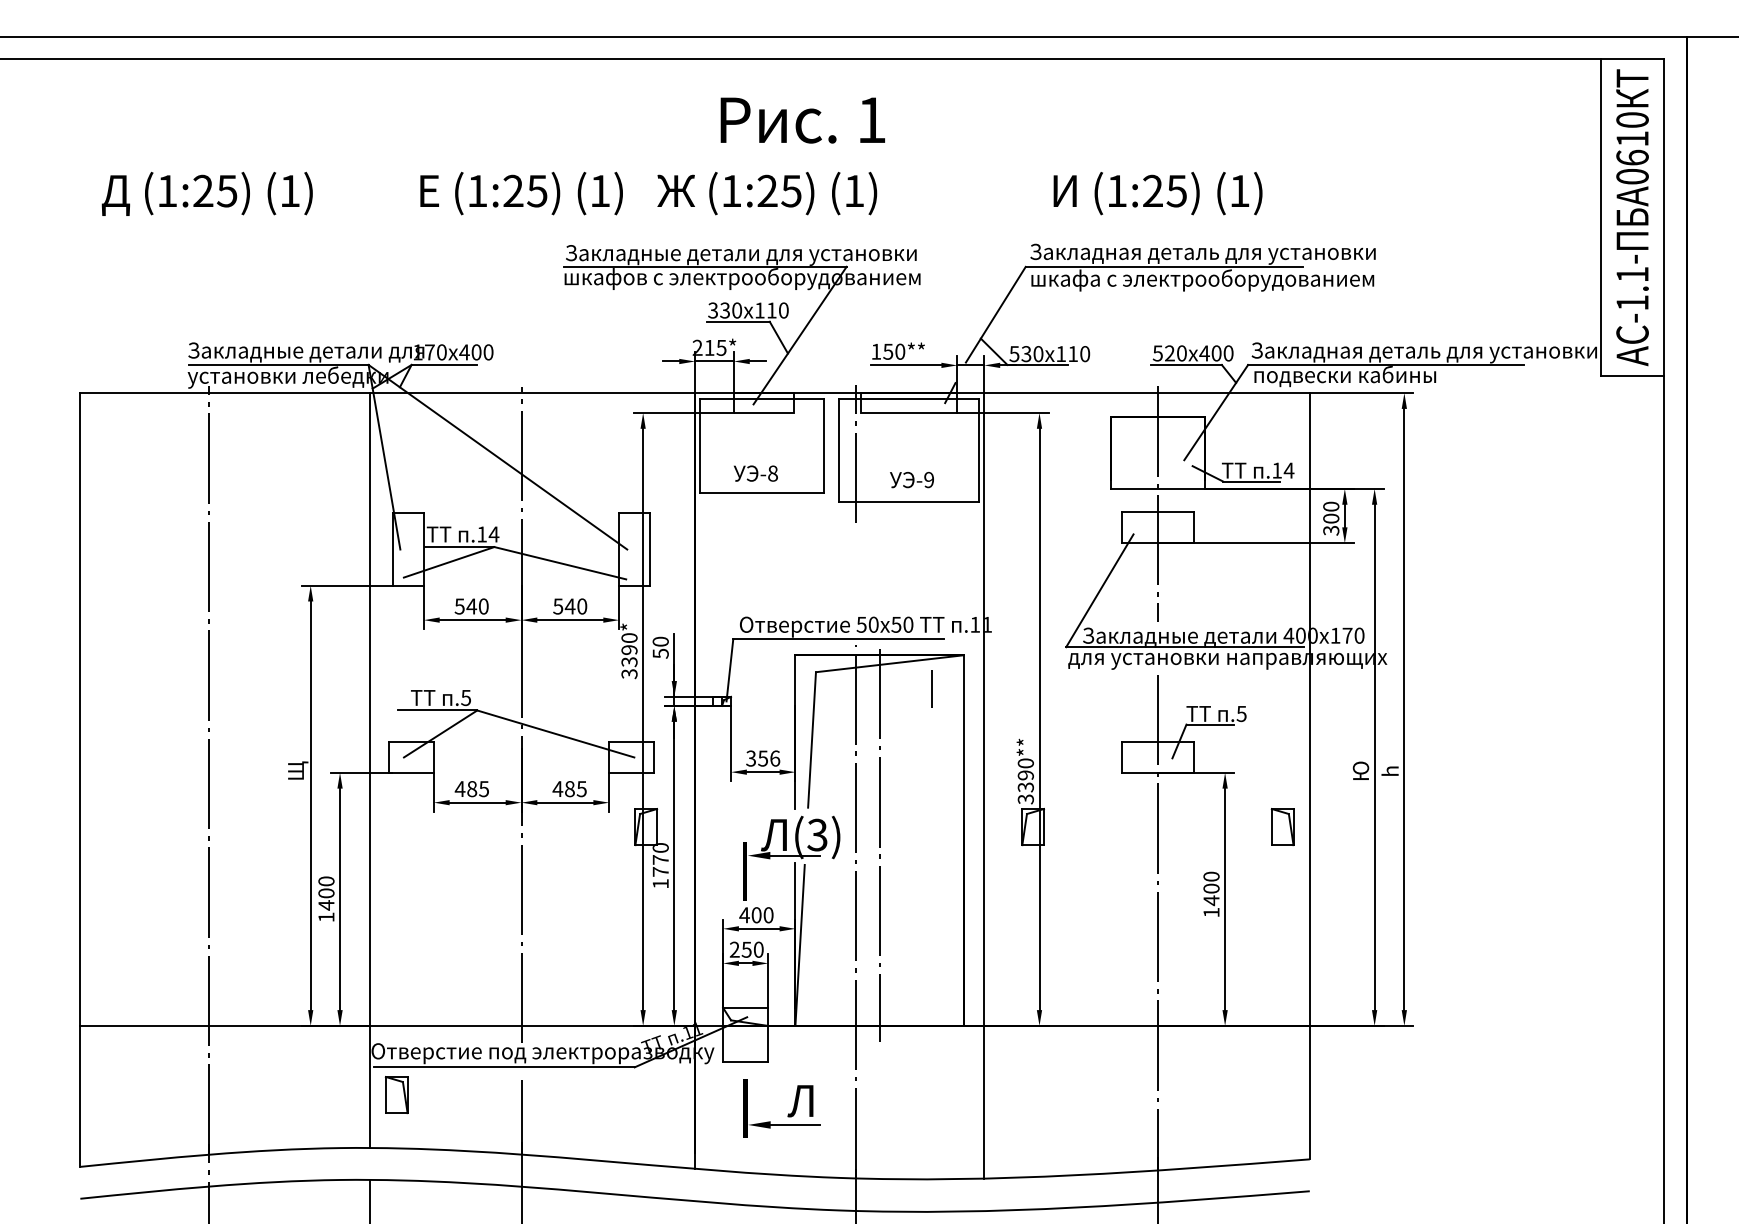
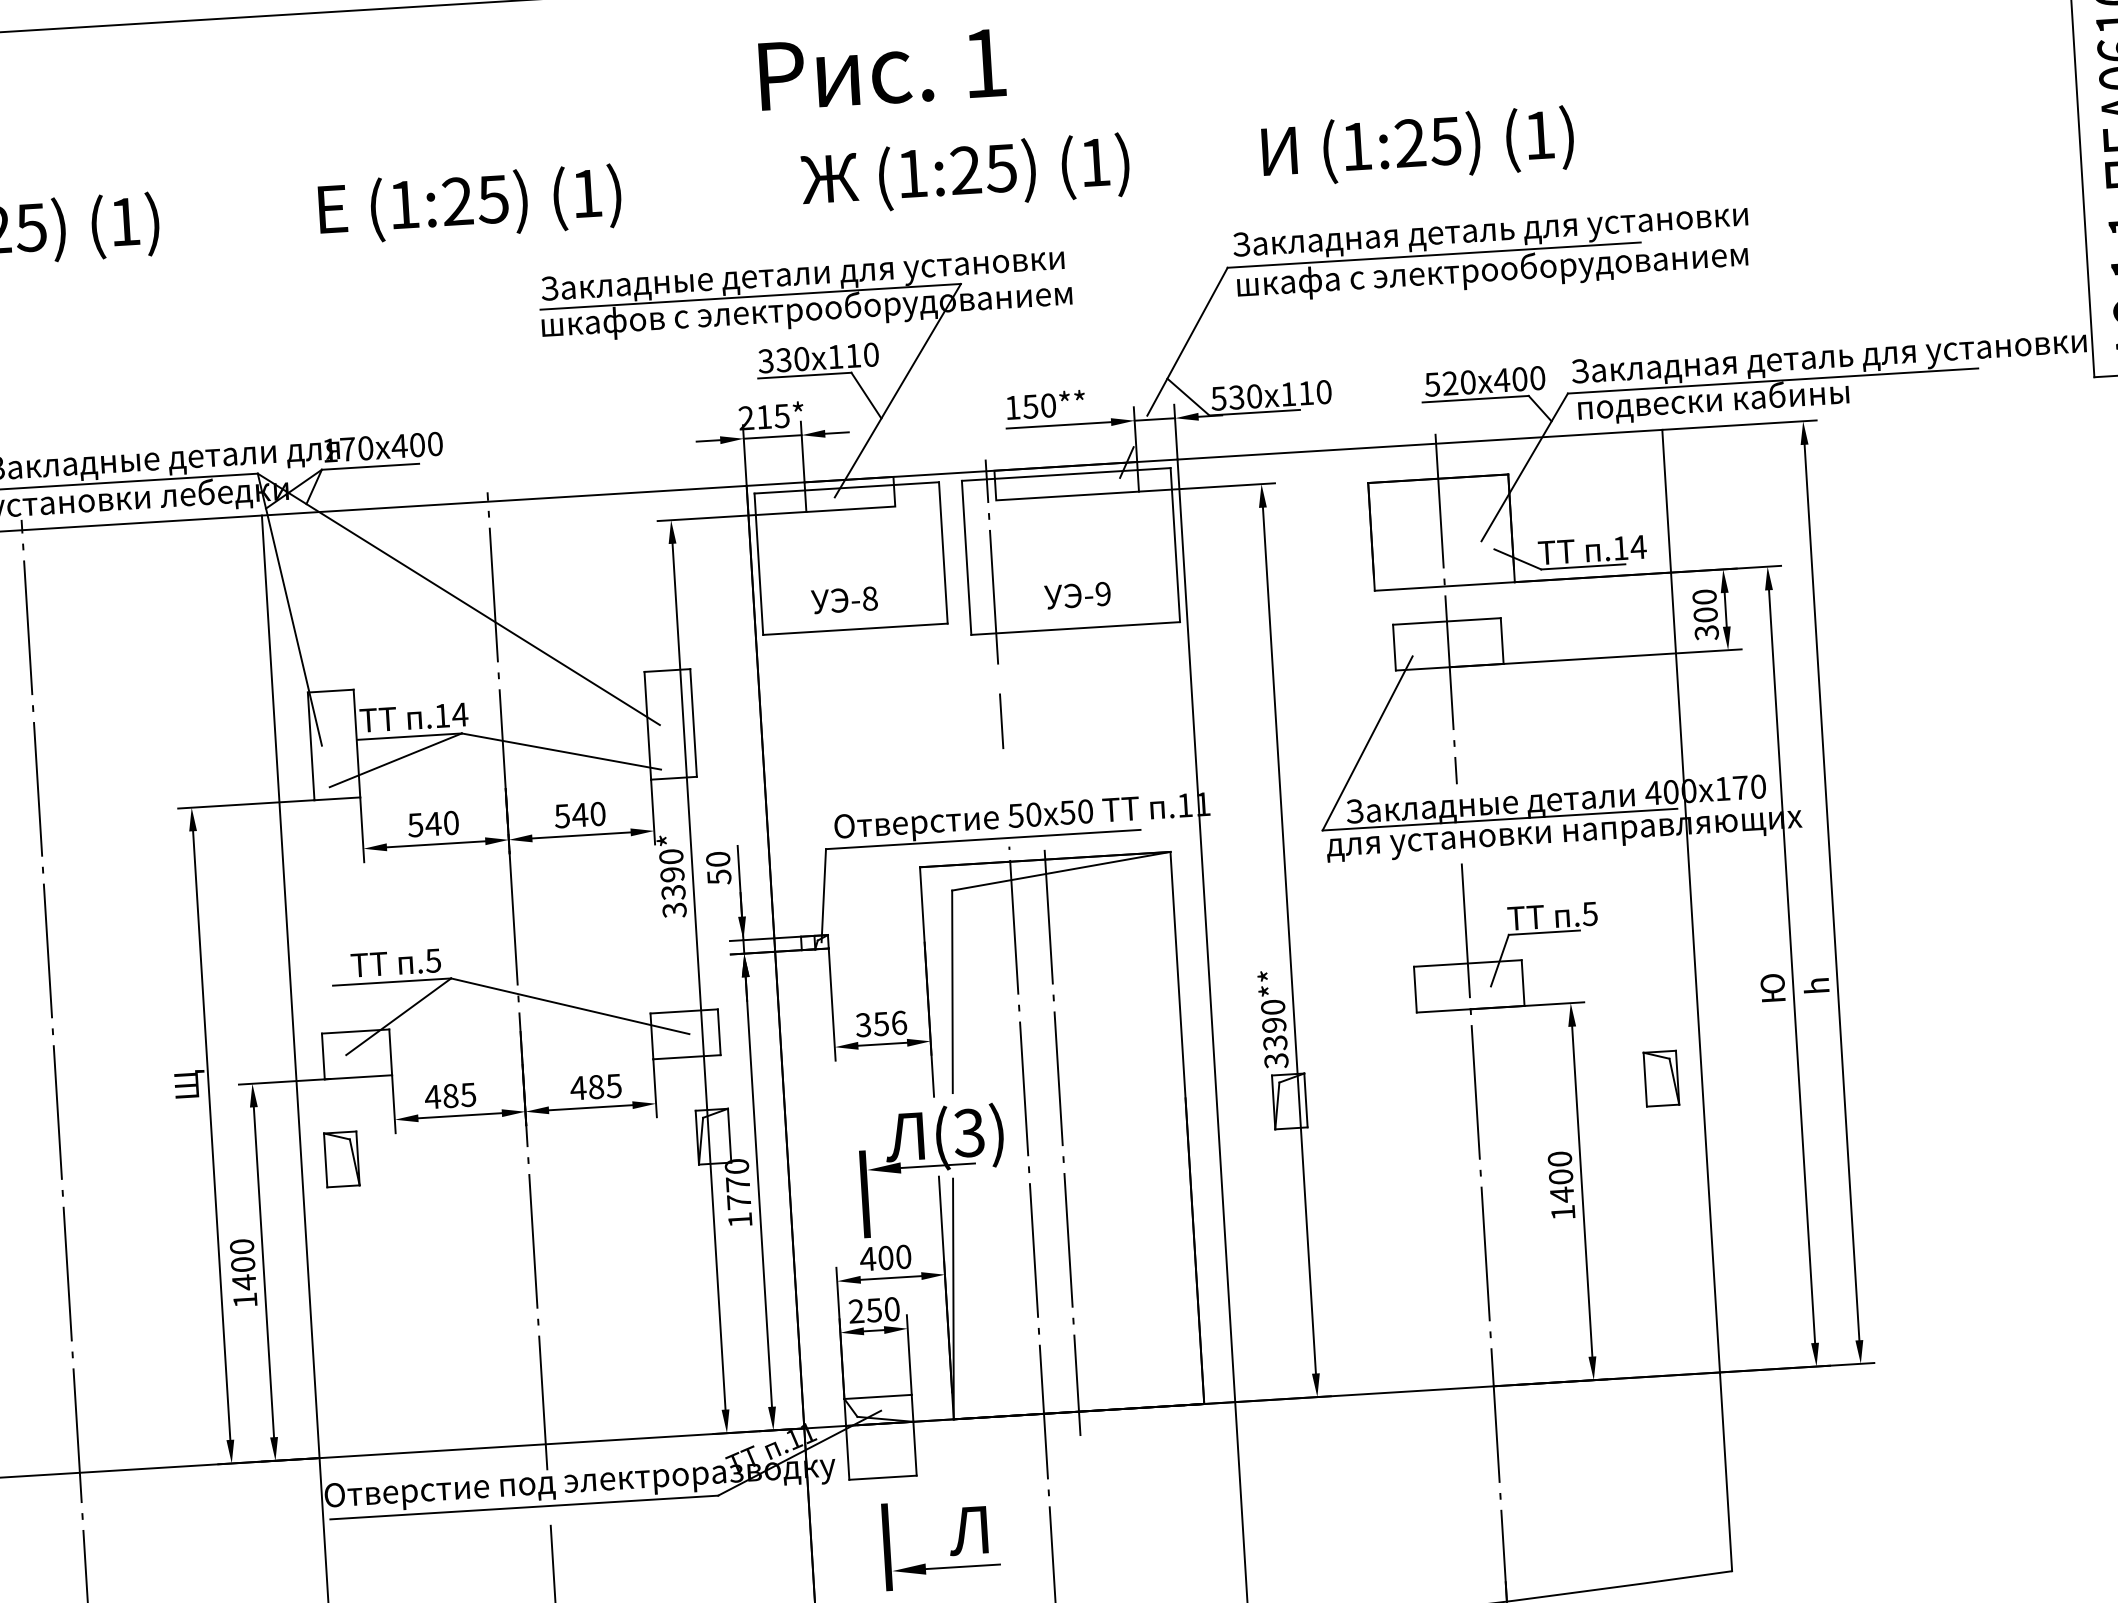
text: (767, 193) -> (965, 174), moved
line: (931, 688) -> (1000, 720), moved
part: (396, 1095) -> (341, 1160), moved

